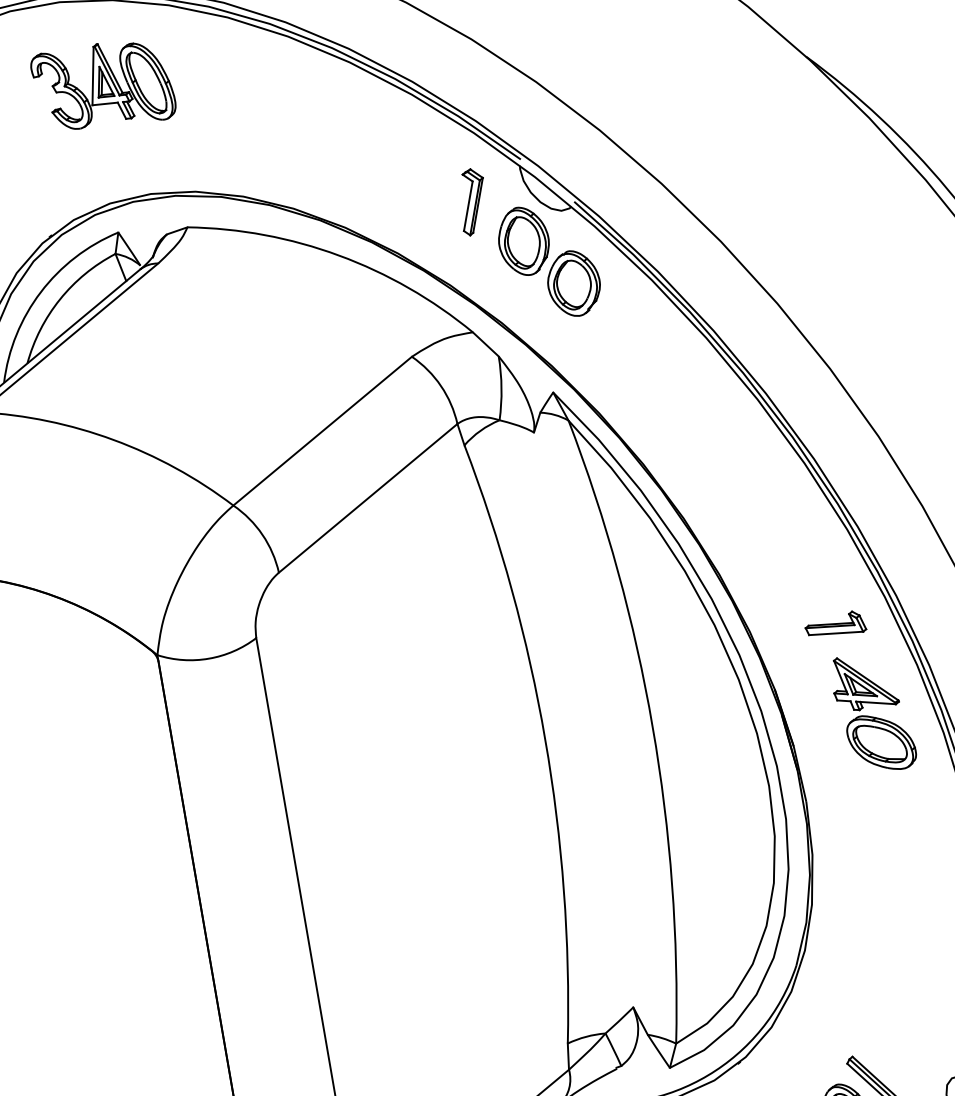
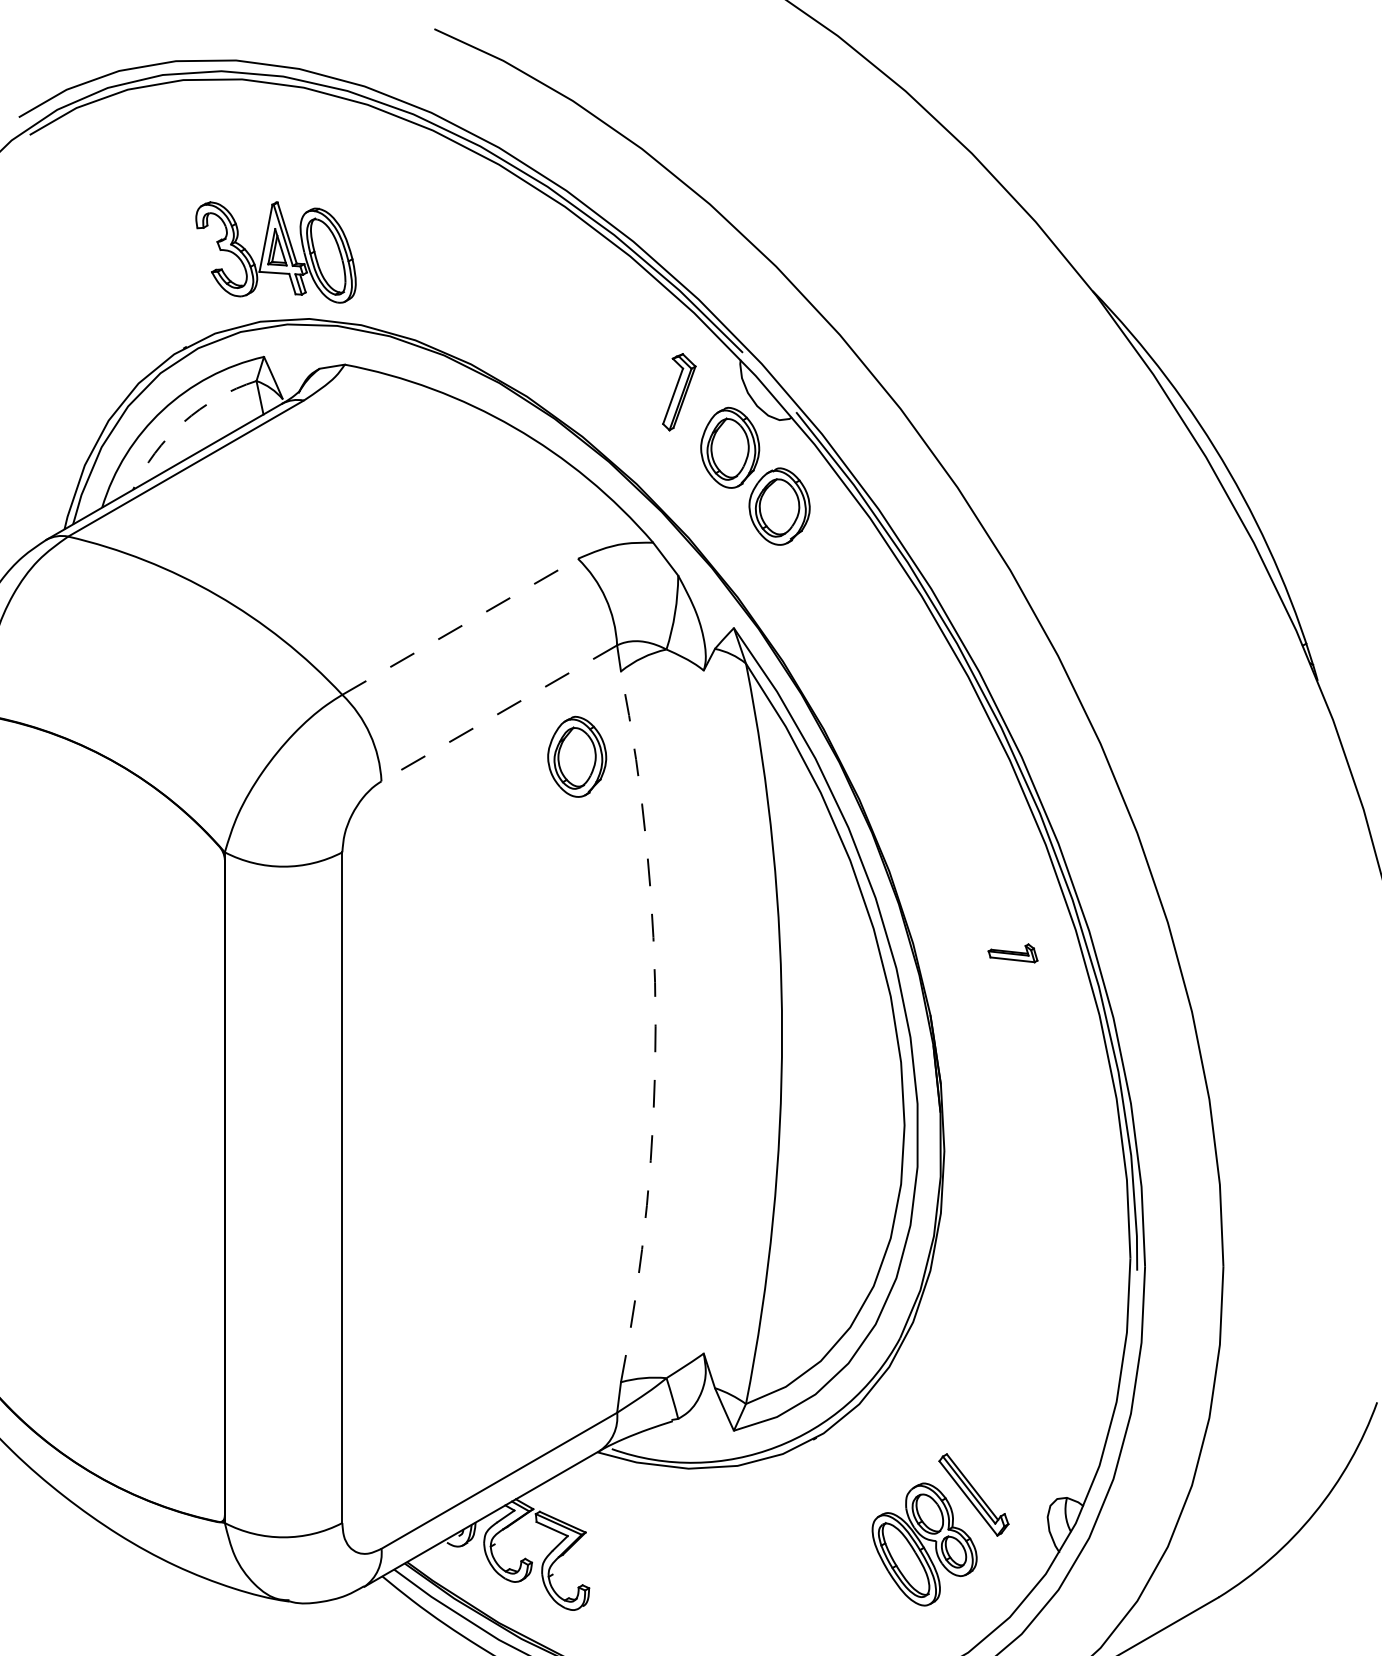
part: (103, 86) -> (275, 252), moved
arc: (60, 299) -> (183, 422), solid -> dashed
line: (322, 430) -> (460, 626), solid -> dashed
line: (367, 498) -> (498, 713), solid -> dashed
part: (440, 523) -> (577, 756), added
part: (834, 625) -> (1012, 953), size x0.7
part: (873, 712) -> (1039, 1061), removed
arc: (545, 739) -> (655, 1026), solid -> dashed

